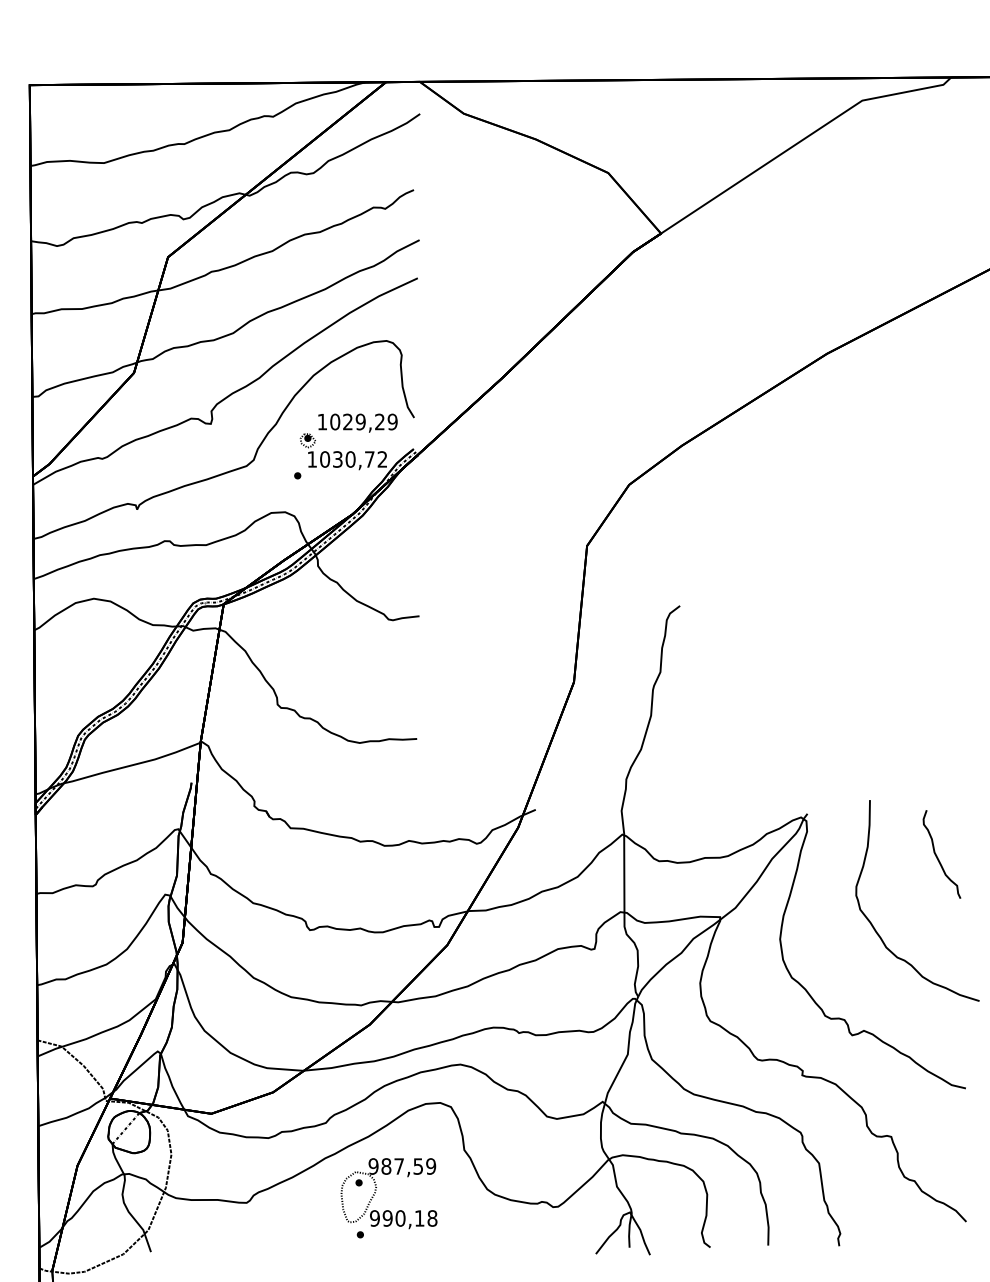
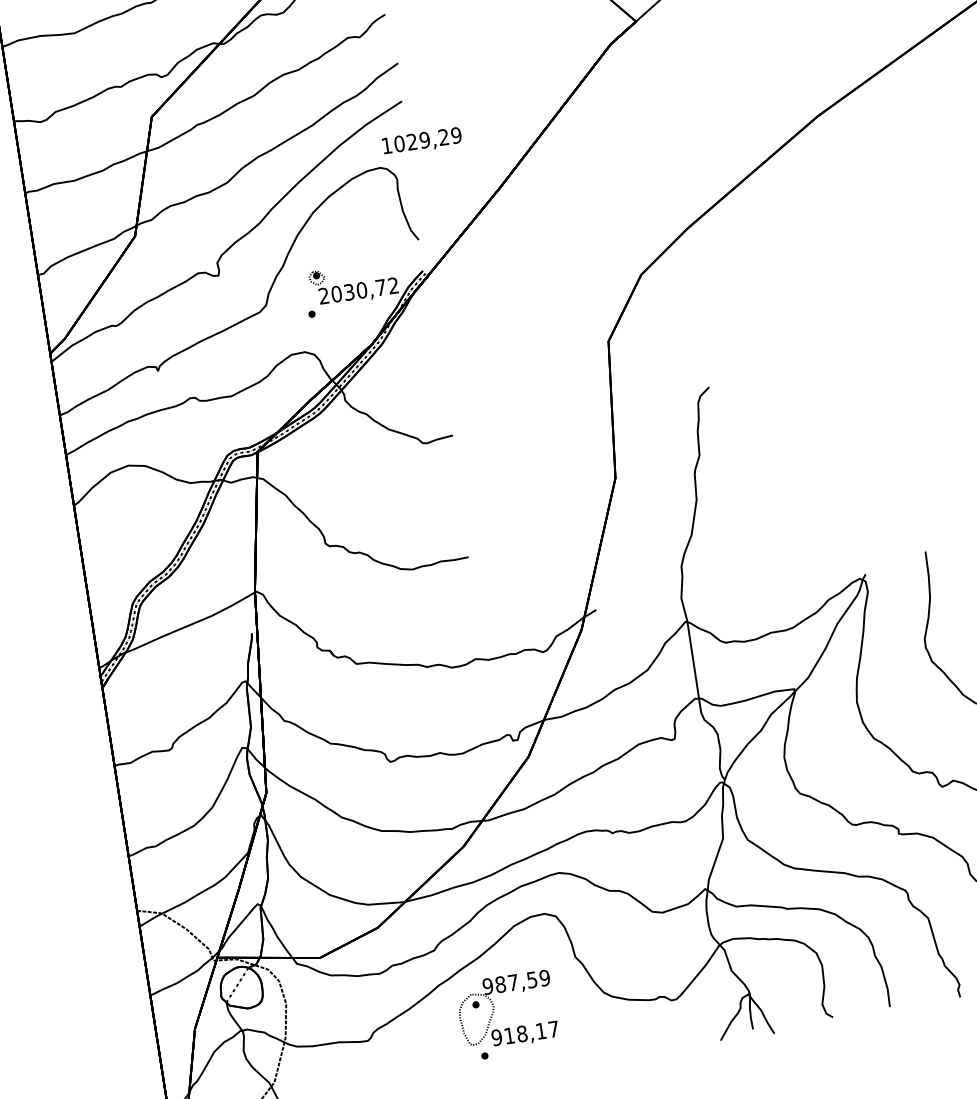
text: (357, 422) -> (421, 141), moved
text: (311, 459) -> (323, 296), 1030,72 -> 2030,72
text: (409, 1218) -> (531, 1032), 990,18 -> 918,17

